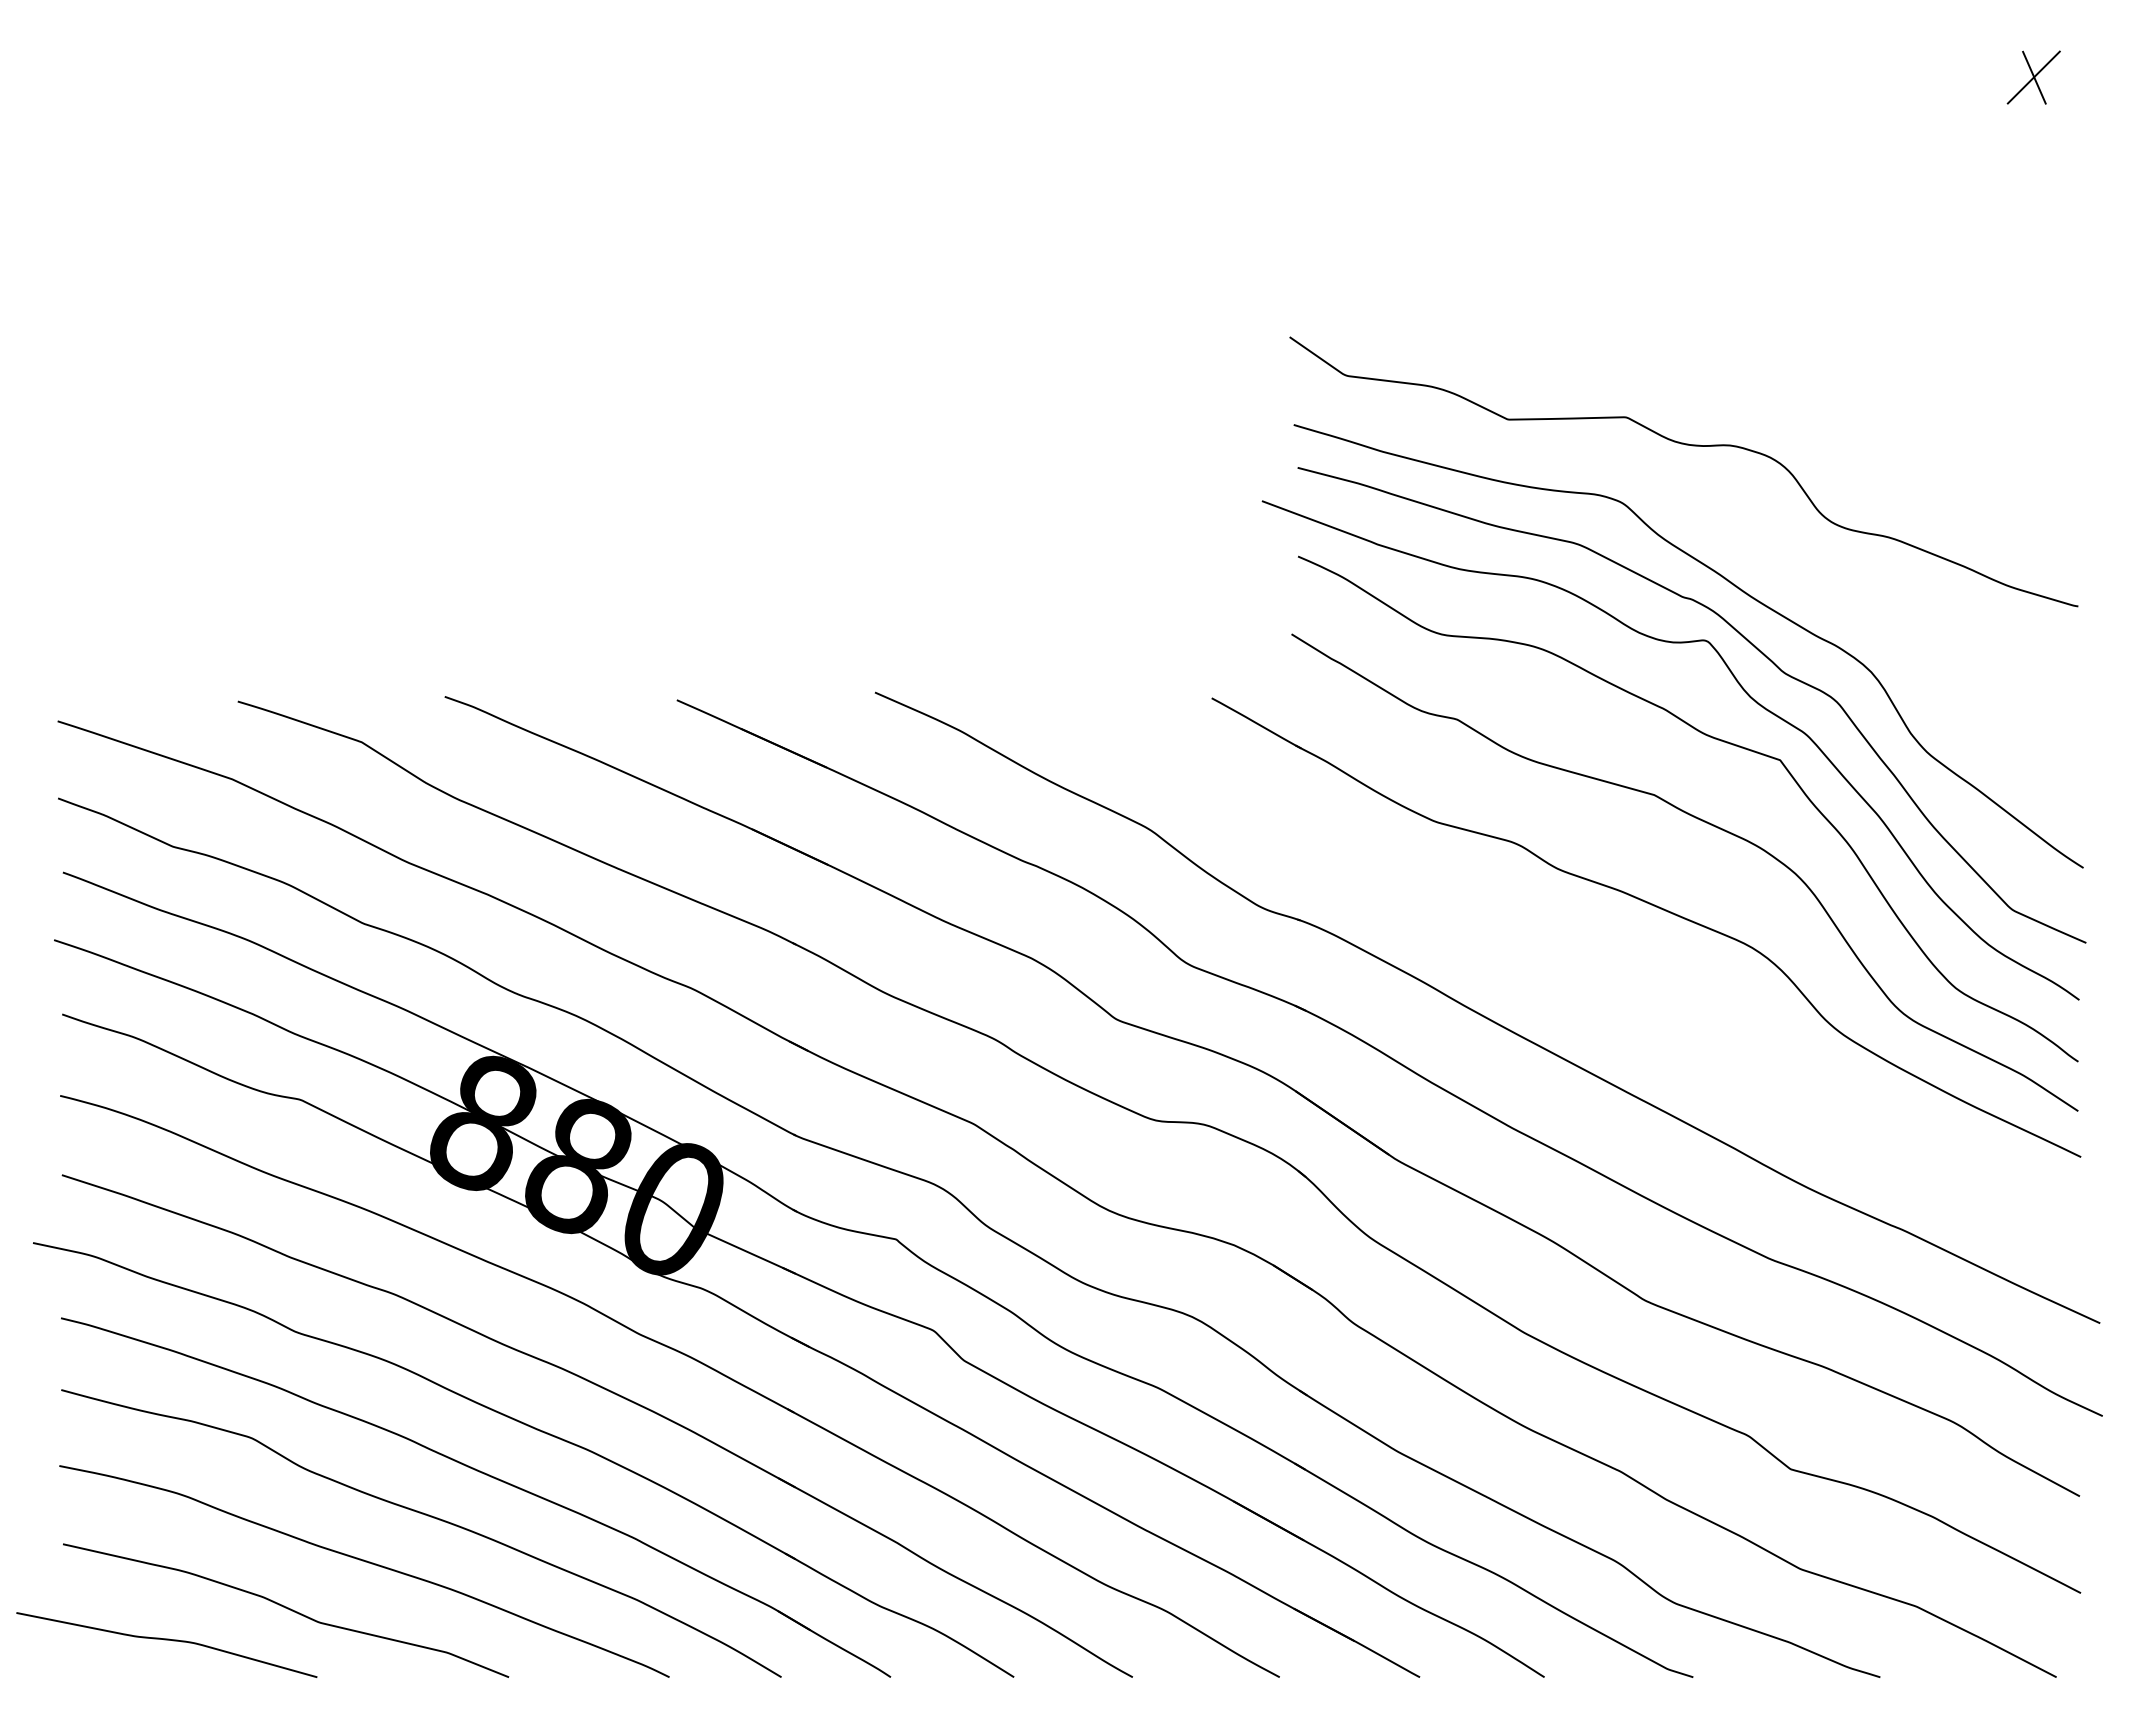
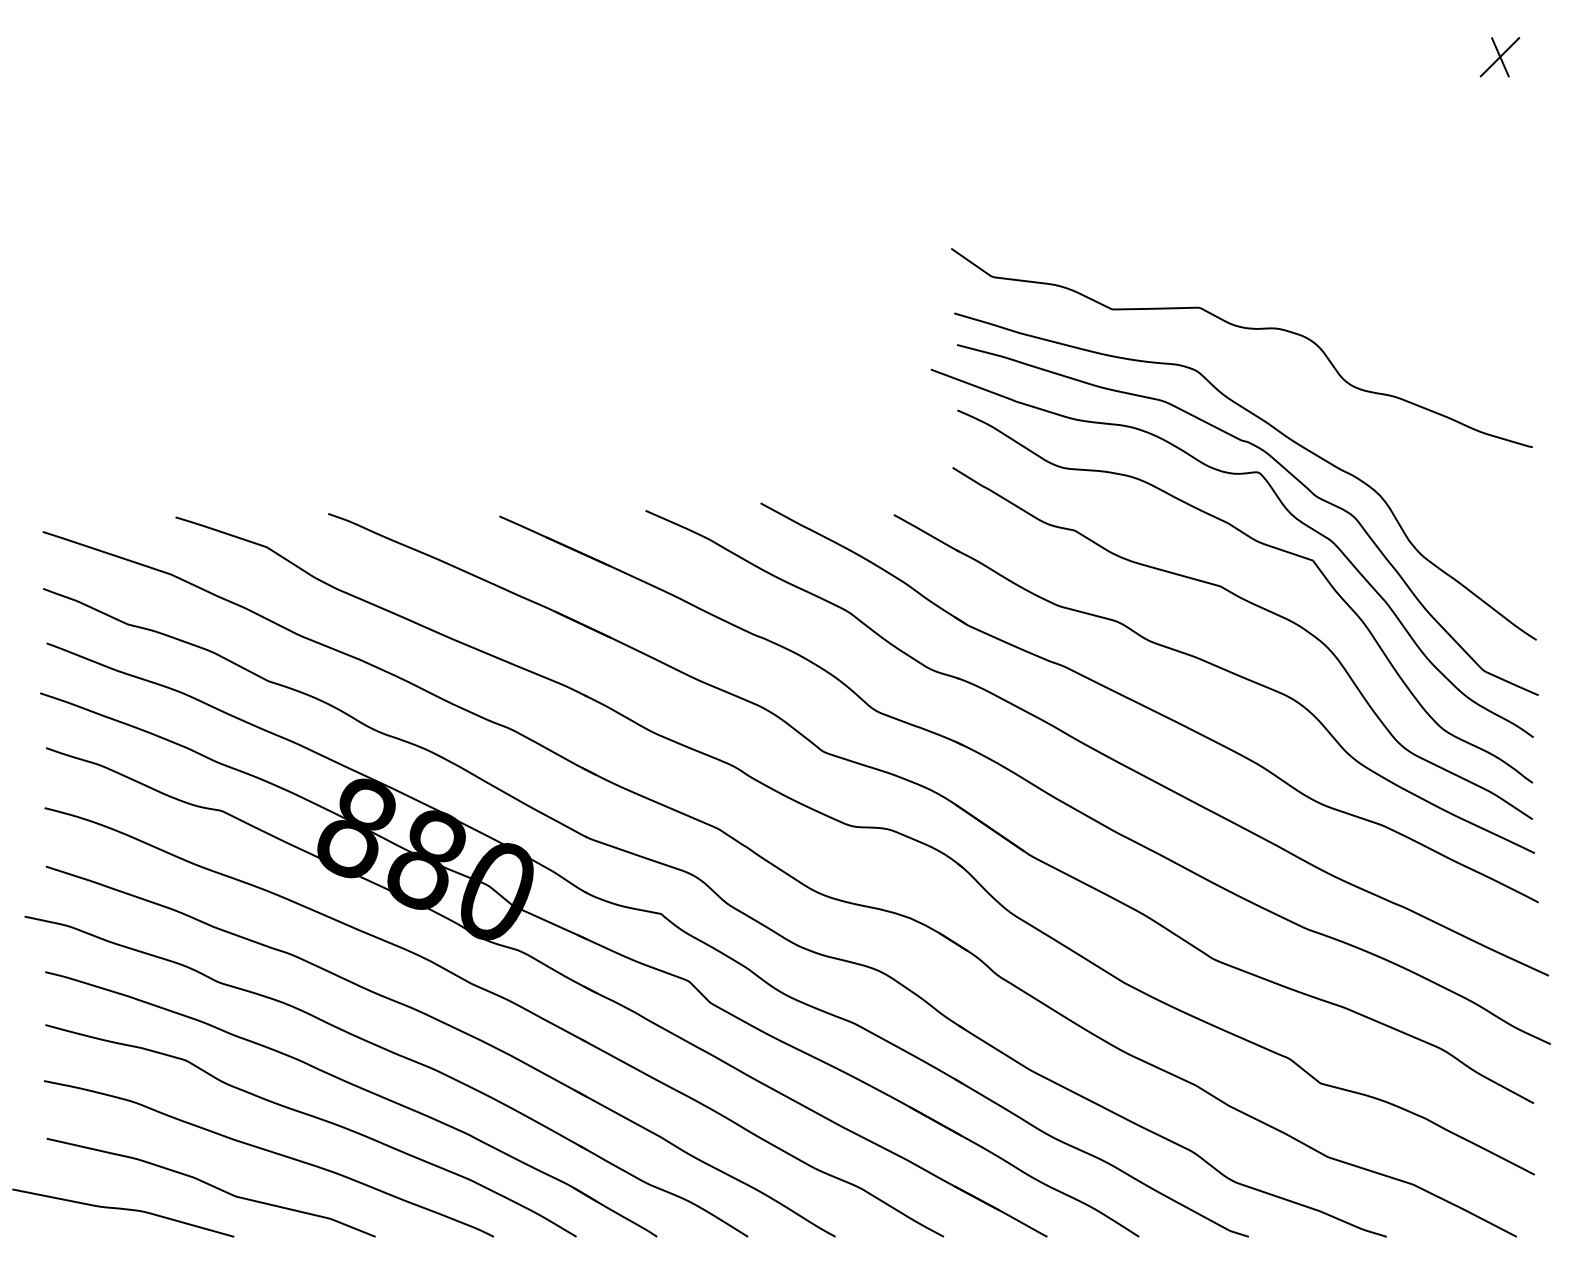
part: (1555, 958) -> (1147, 706), added

